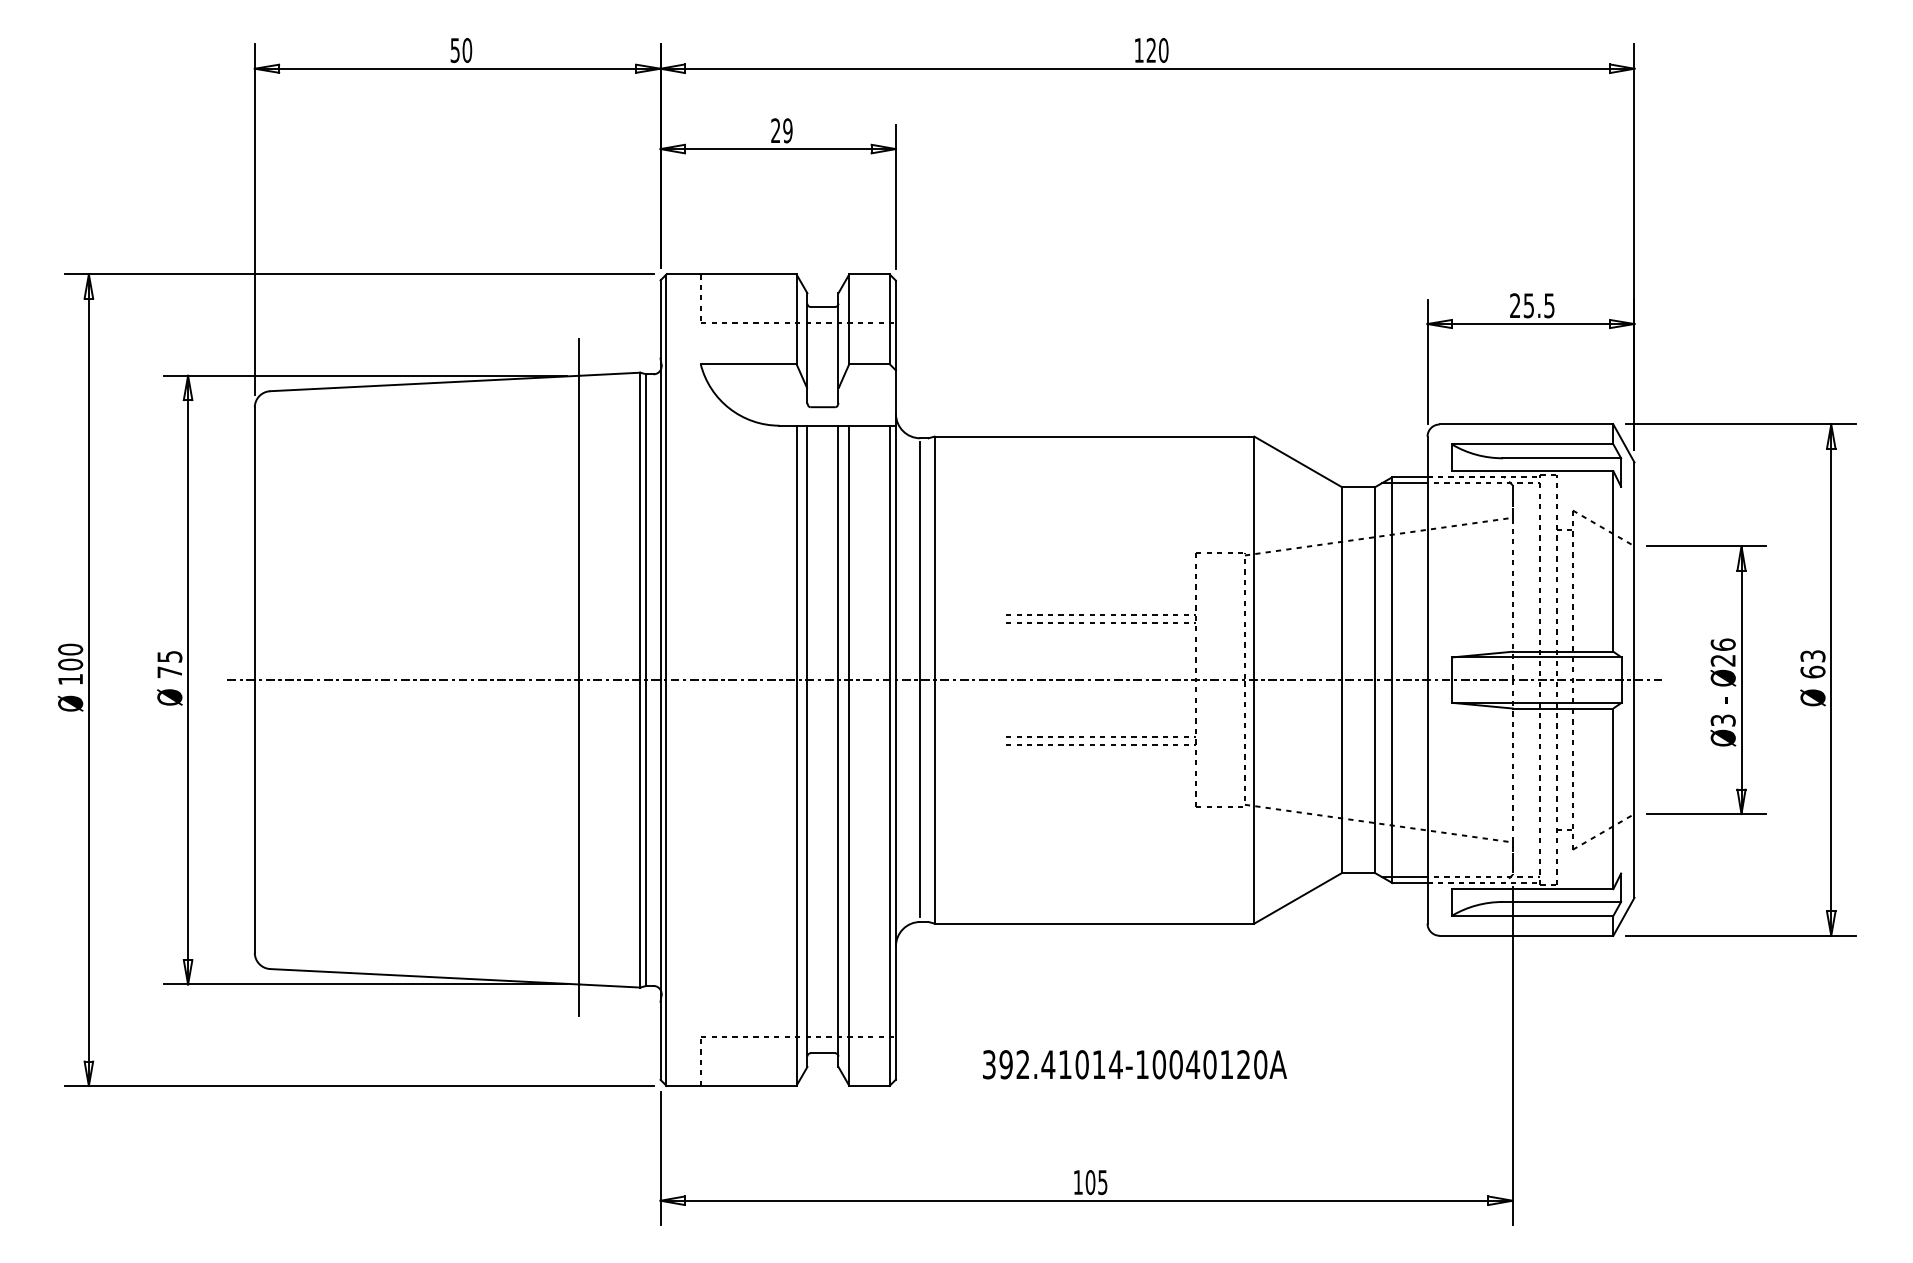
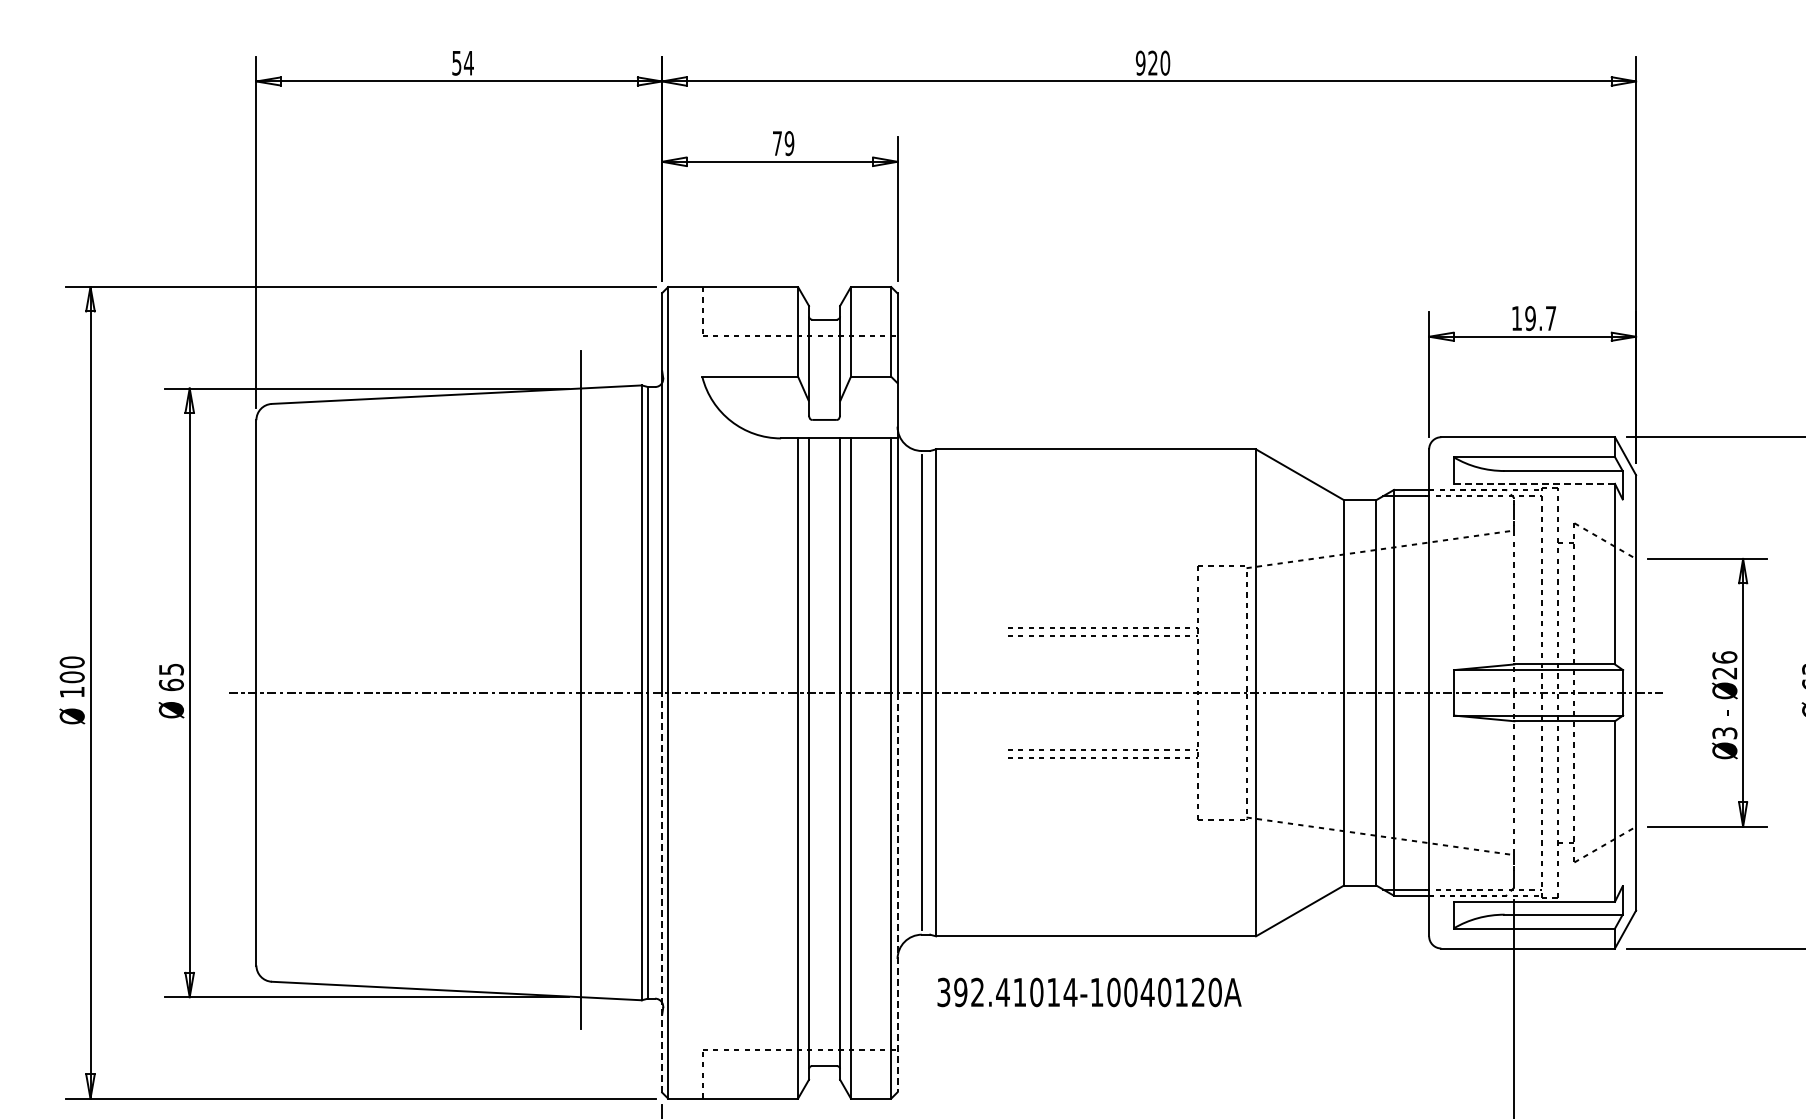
text: (467, 50) -> (469, 63), 50 -> 54
text: (1138, 50) -> (1140, 63), 120 -> 920
text: (775, 130) -> (777, 143), 29 -> 79
text: (1532, 305) -> (1534, 318), 25.5 -> 19.7
line: (1532, 471) -> (1534, 484), solid -> dashed
text: (169, 672) -> (171, 685), 75 -> 65
line: (895, 879) -> (897, 892), solid -> dashed
line: (660, 880) -> (662, 893), solid -> dashed
text: (1134, 1064) -> (1089, 992), moved

